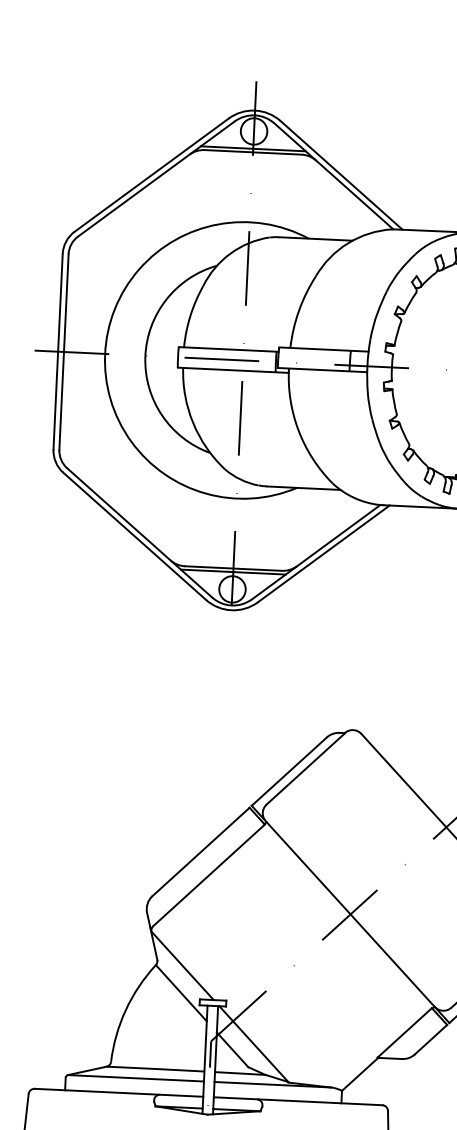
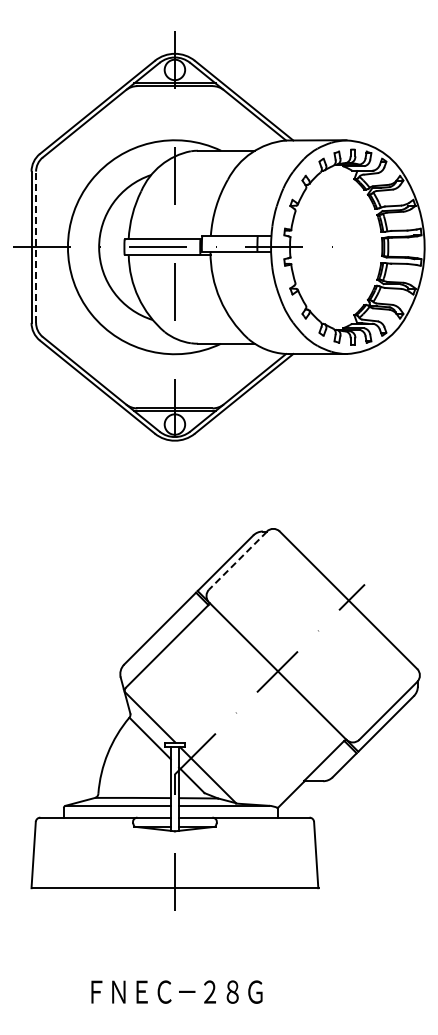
line: (64, 352) -> (36, 247), solid -> dashed
line: (306, 768) -> (238, 560), solid -> dashed

